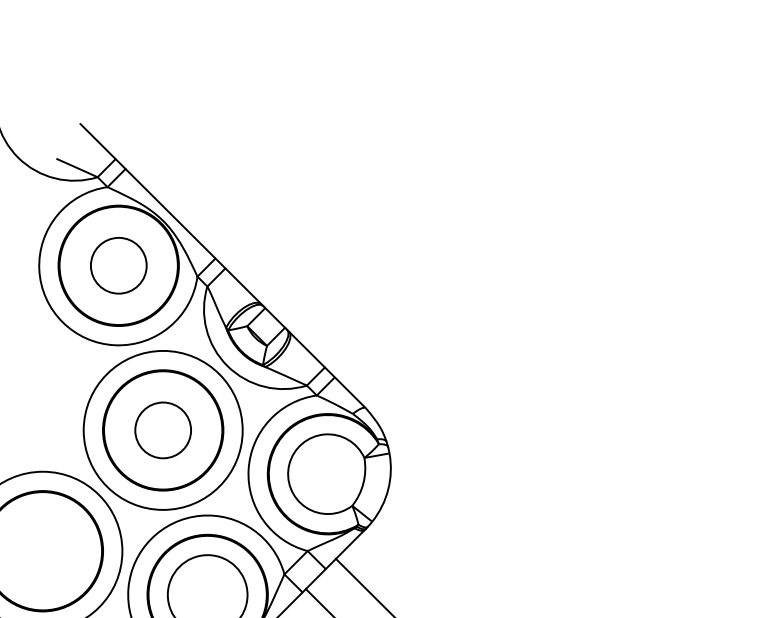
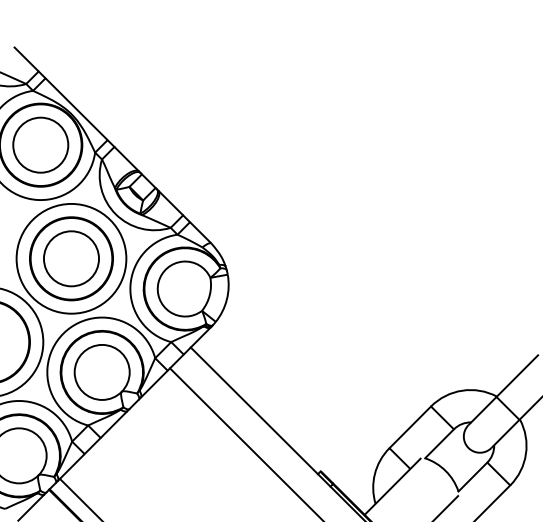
circle: (118, 264) -> (40, 144), size x1.43
circle: (163, 429) -> (71, 258), size x1.43

